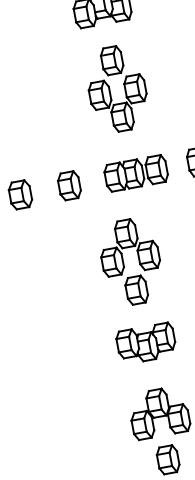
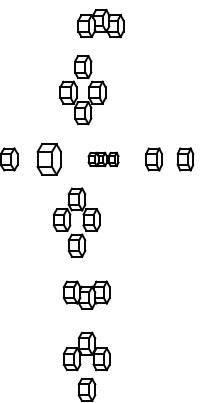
part: (116, 89) -> (82, 90), moved
part: (136, 173) -> (103, 159), size x0.6
part: (68, 186) -> (48, 159), size x1.4
part: (130, 261) -> (76, 222), moved

